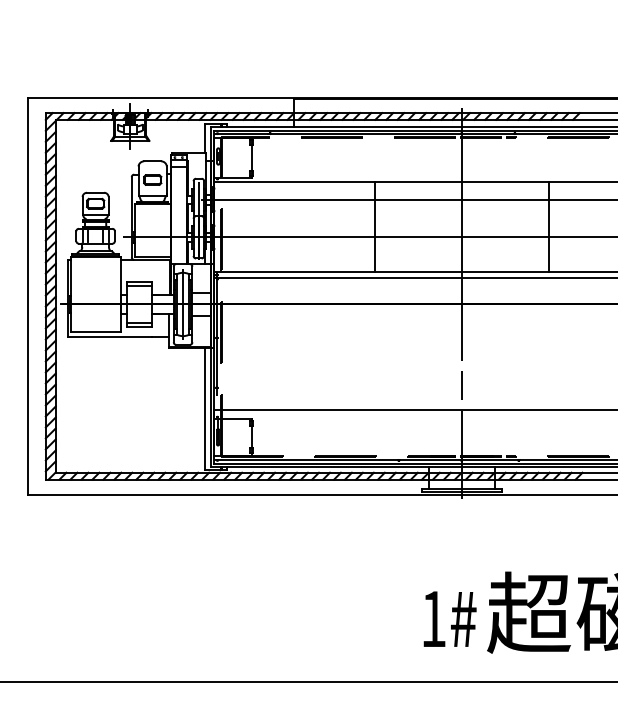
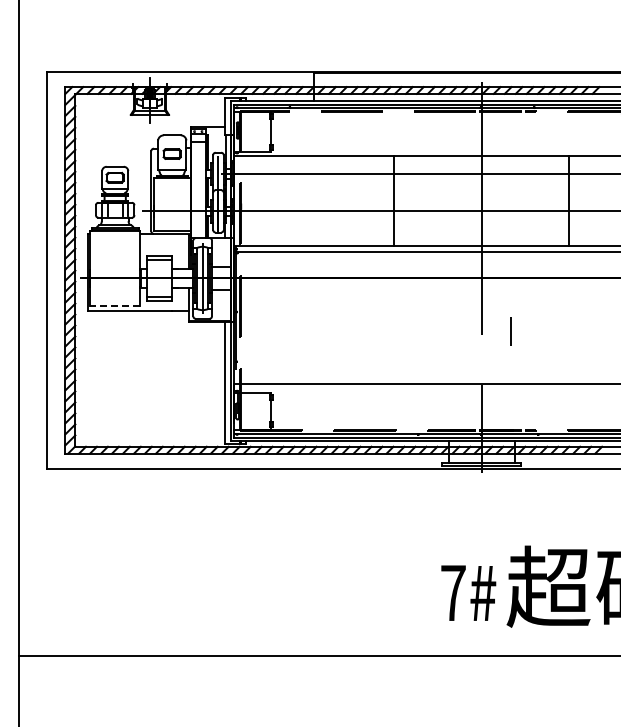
line: (95, 332) -> (115, 306), solid -> dashed
line: (461, 385) -> (510, 331), moved
text: (433, 618) -> (453, 592), 1# -> 7#

